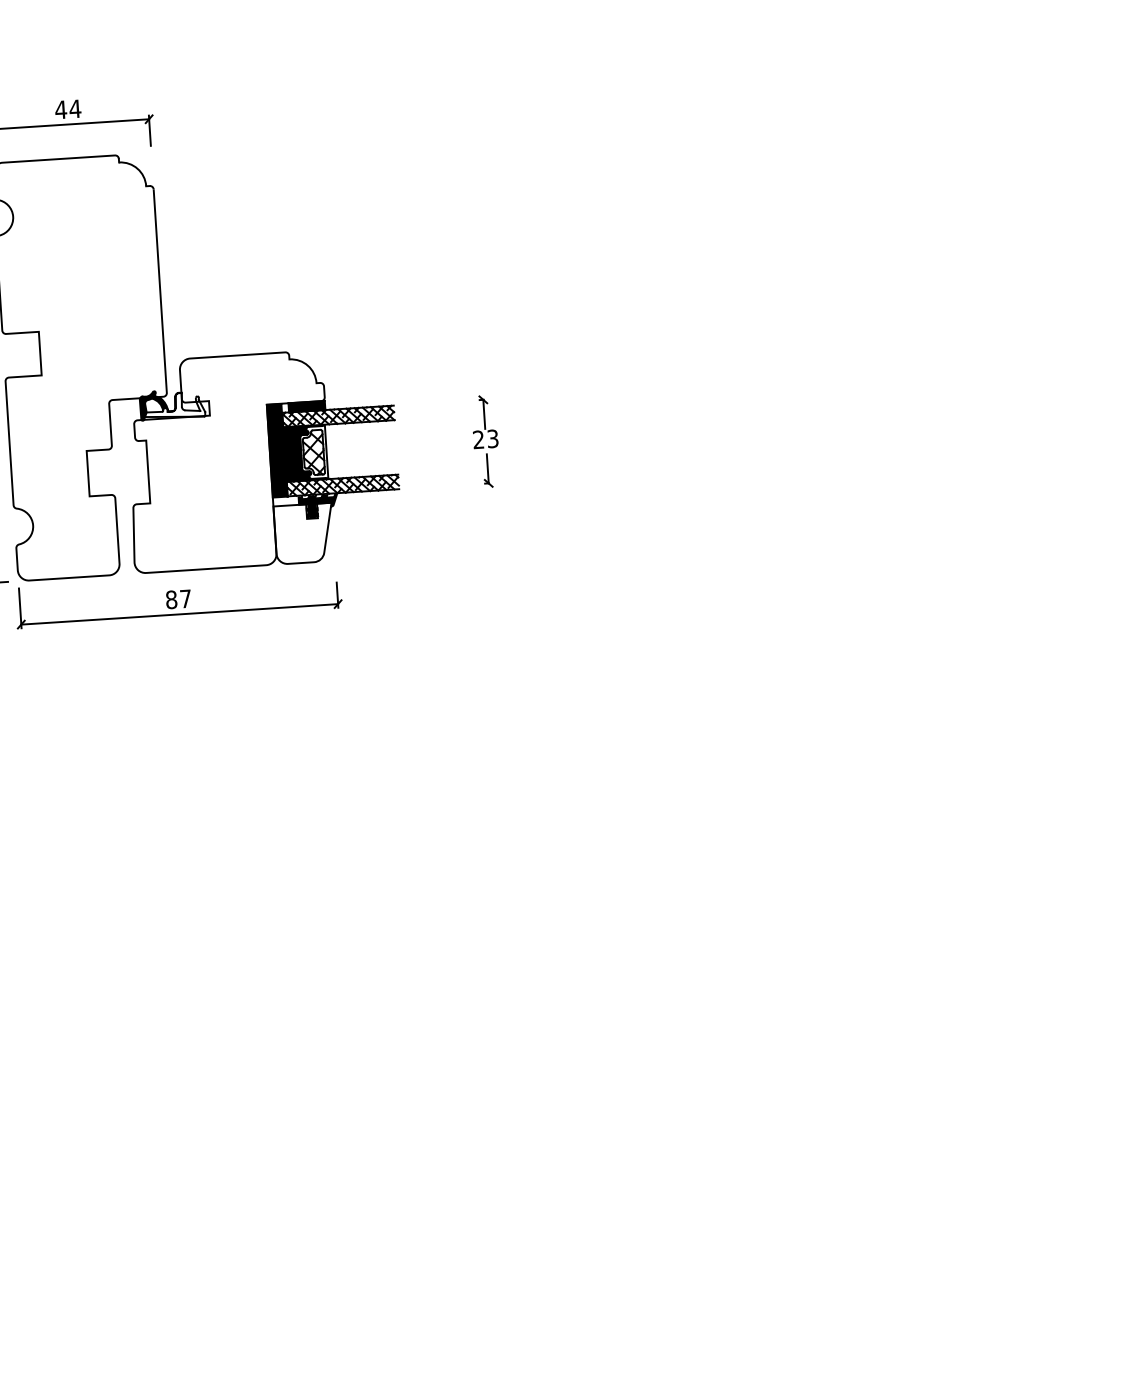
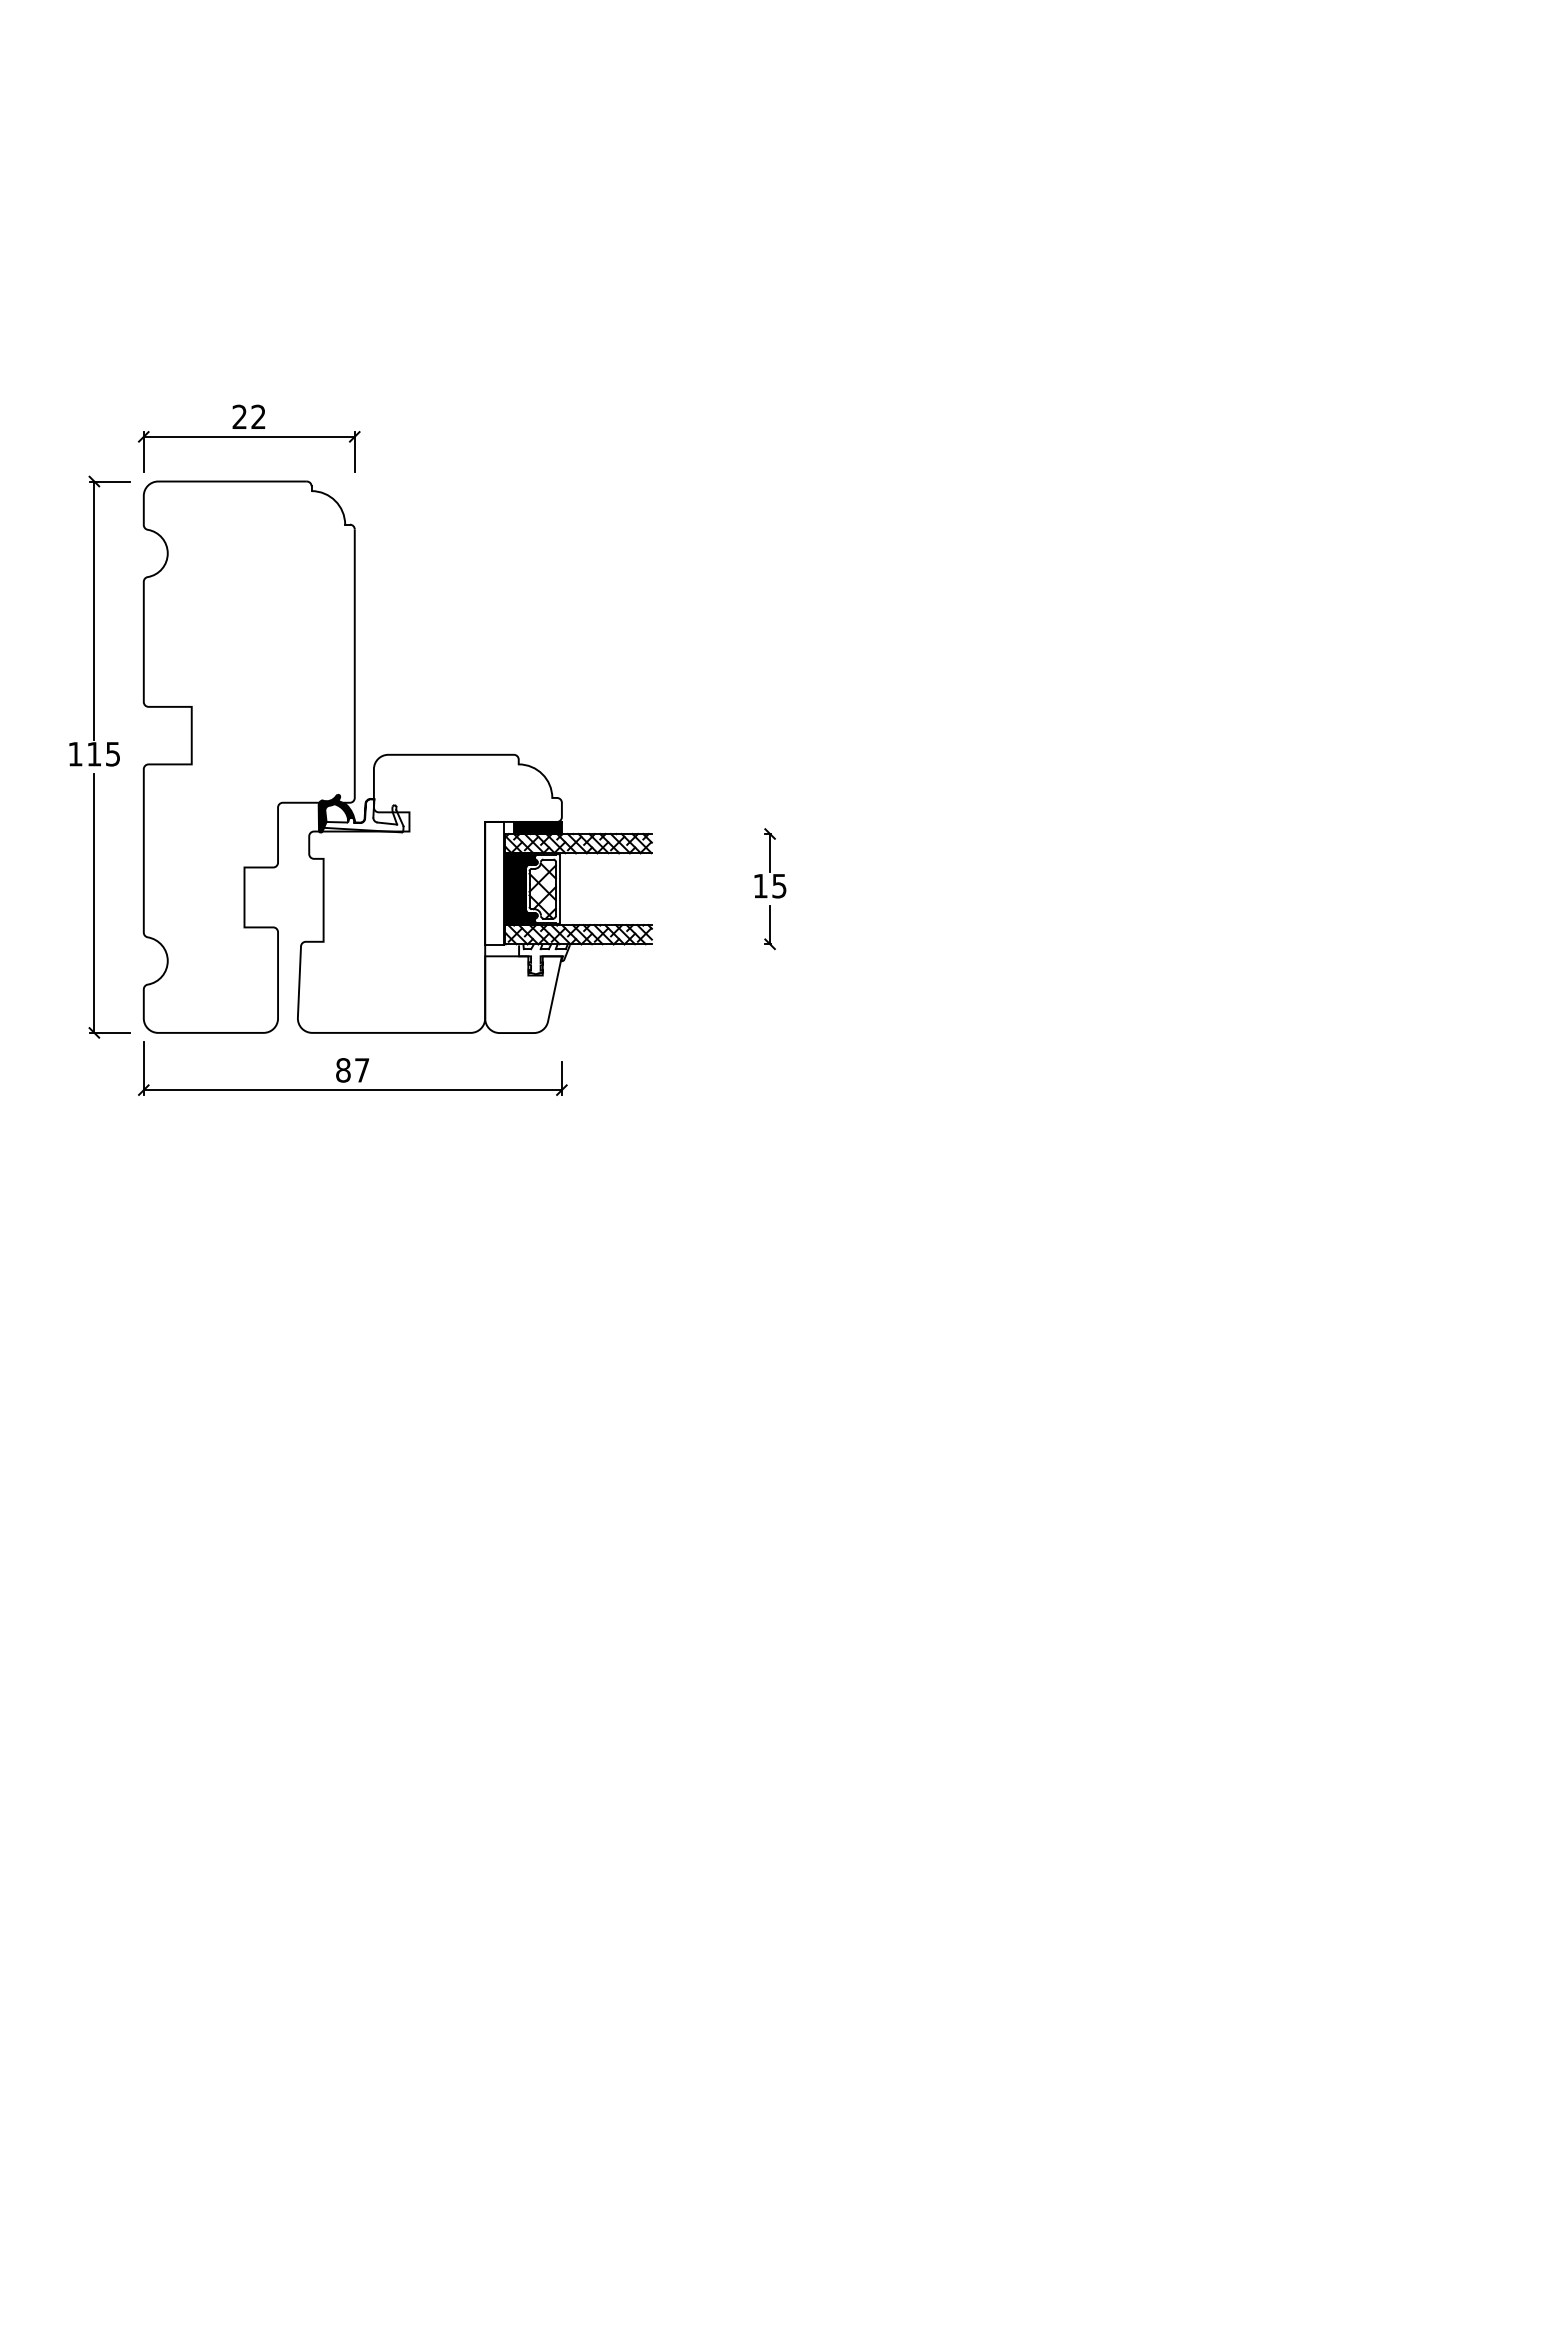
text: (68, 109) -> (249, 416), 44 -> 22
text: (485, 438) -> (769, 885), 23 -> 15
fill: (276, 450) -> (494, 883), removed
fill: (318, 505) -> (544, 959), removed

